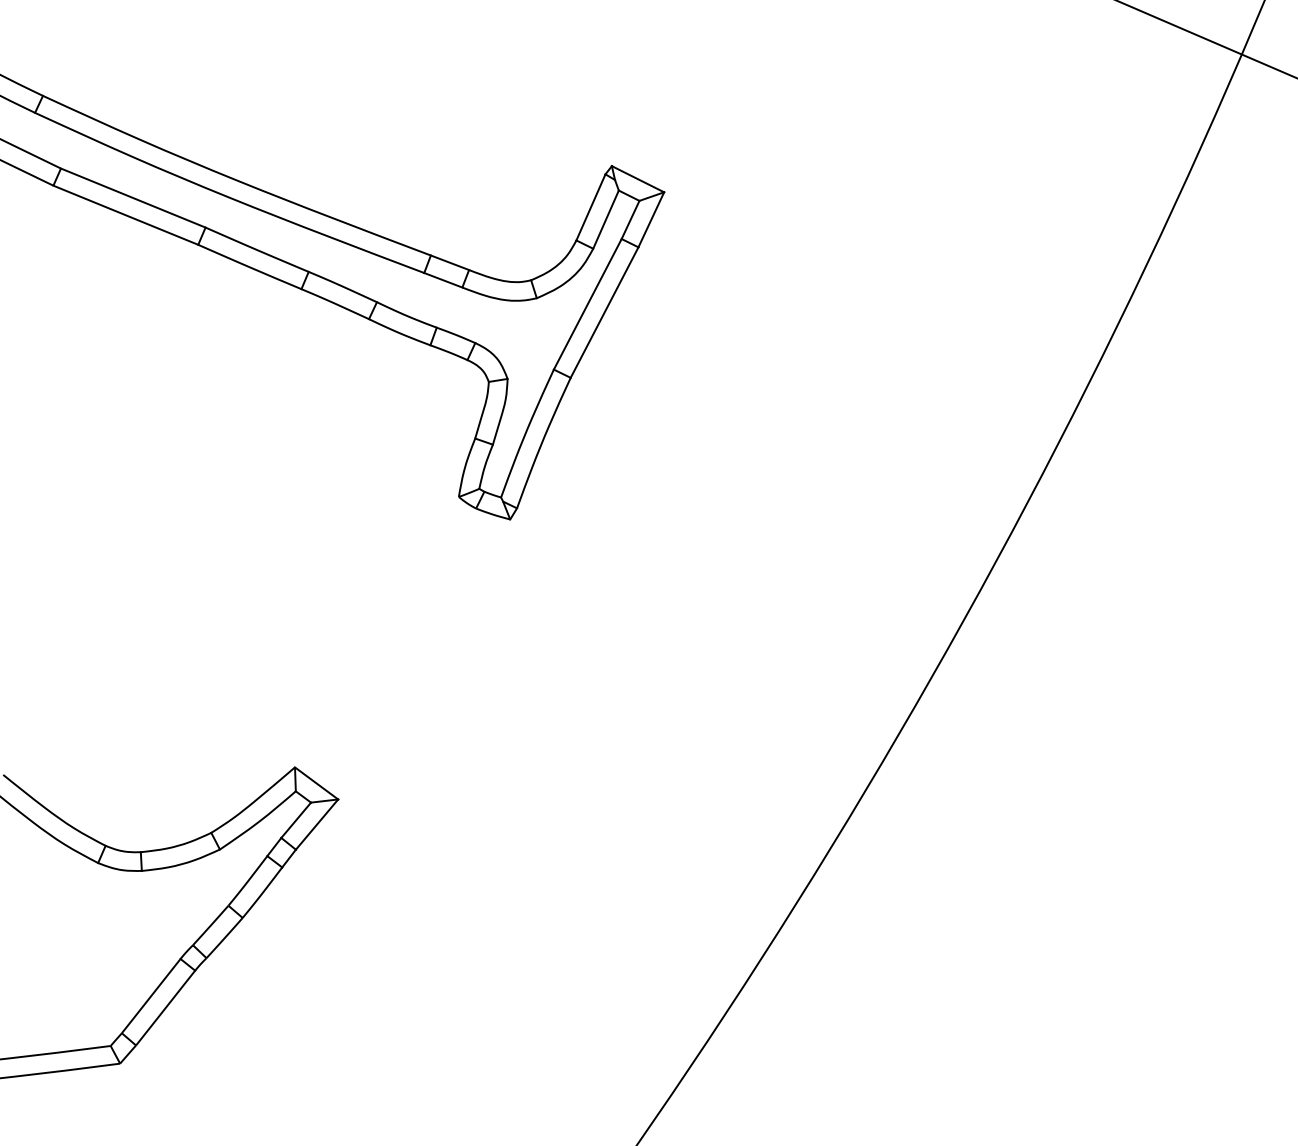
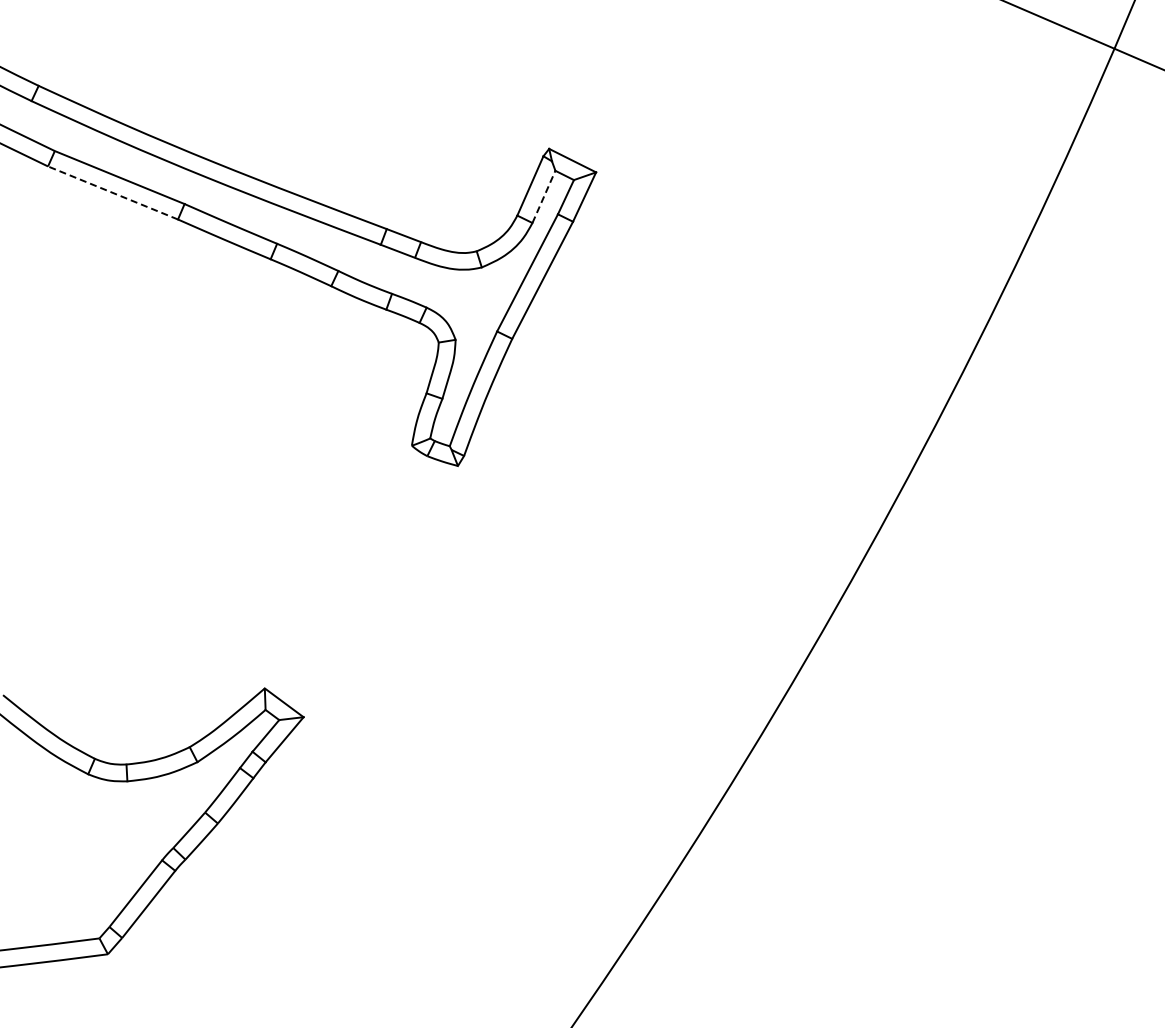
line: (125, 214) -> (112, 192), solid -> dashed
line: (605, 219) -> (543, 196), solid -> dashed

